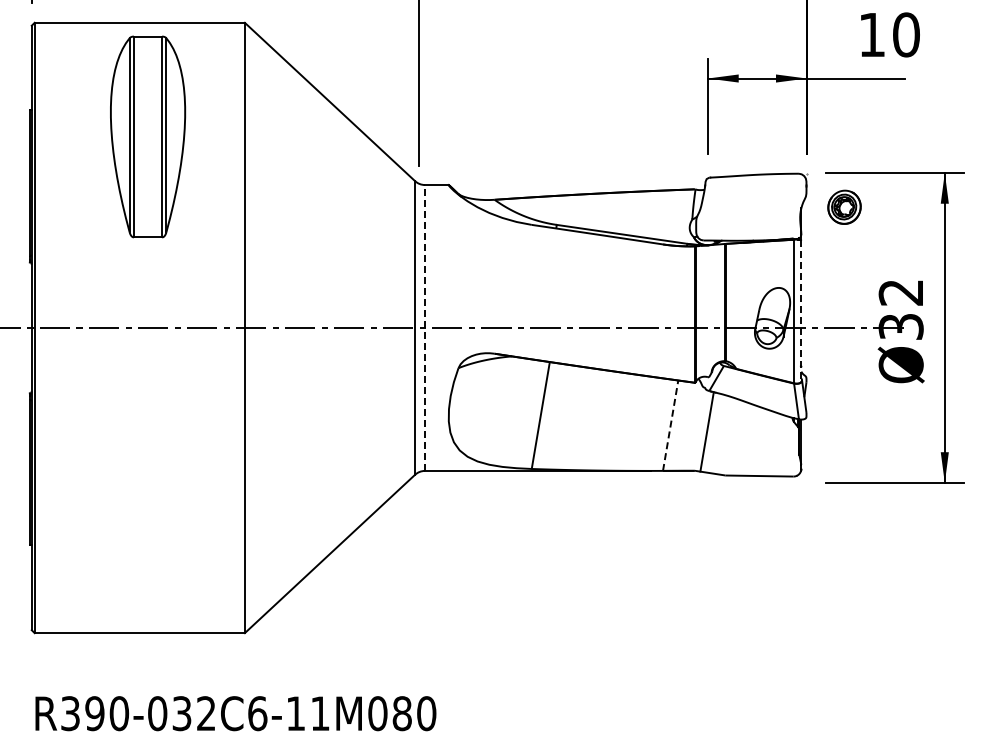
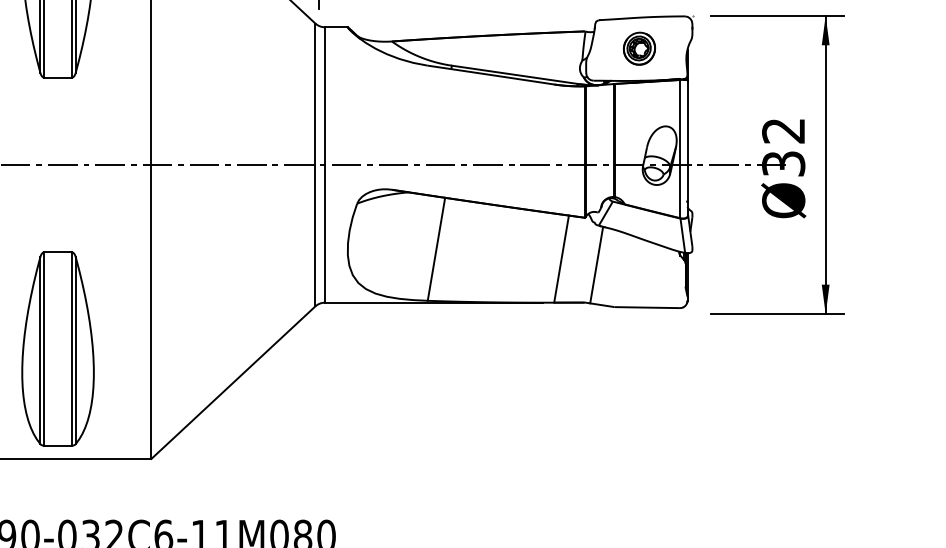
part: (844, 206) -> (639, 47), moved
line: (801, 311) -> (687, 149), dashed -> solid
line: (424, 327) -> (324, 164), dashed -> solid
line: (670, 425) -> (561, 258), dashed -> solid
part: (148, 518) -> (58, 348), added

